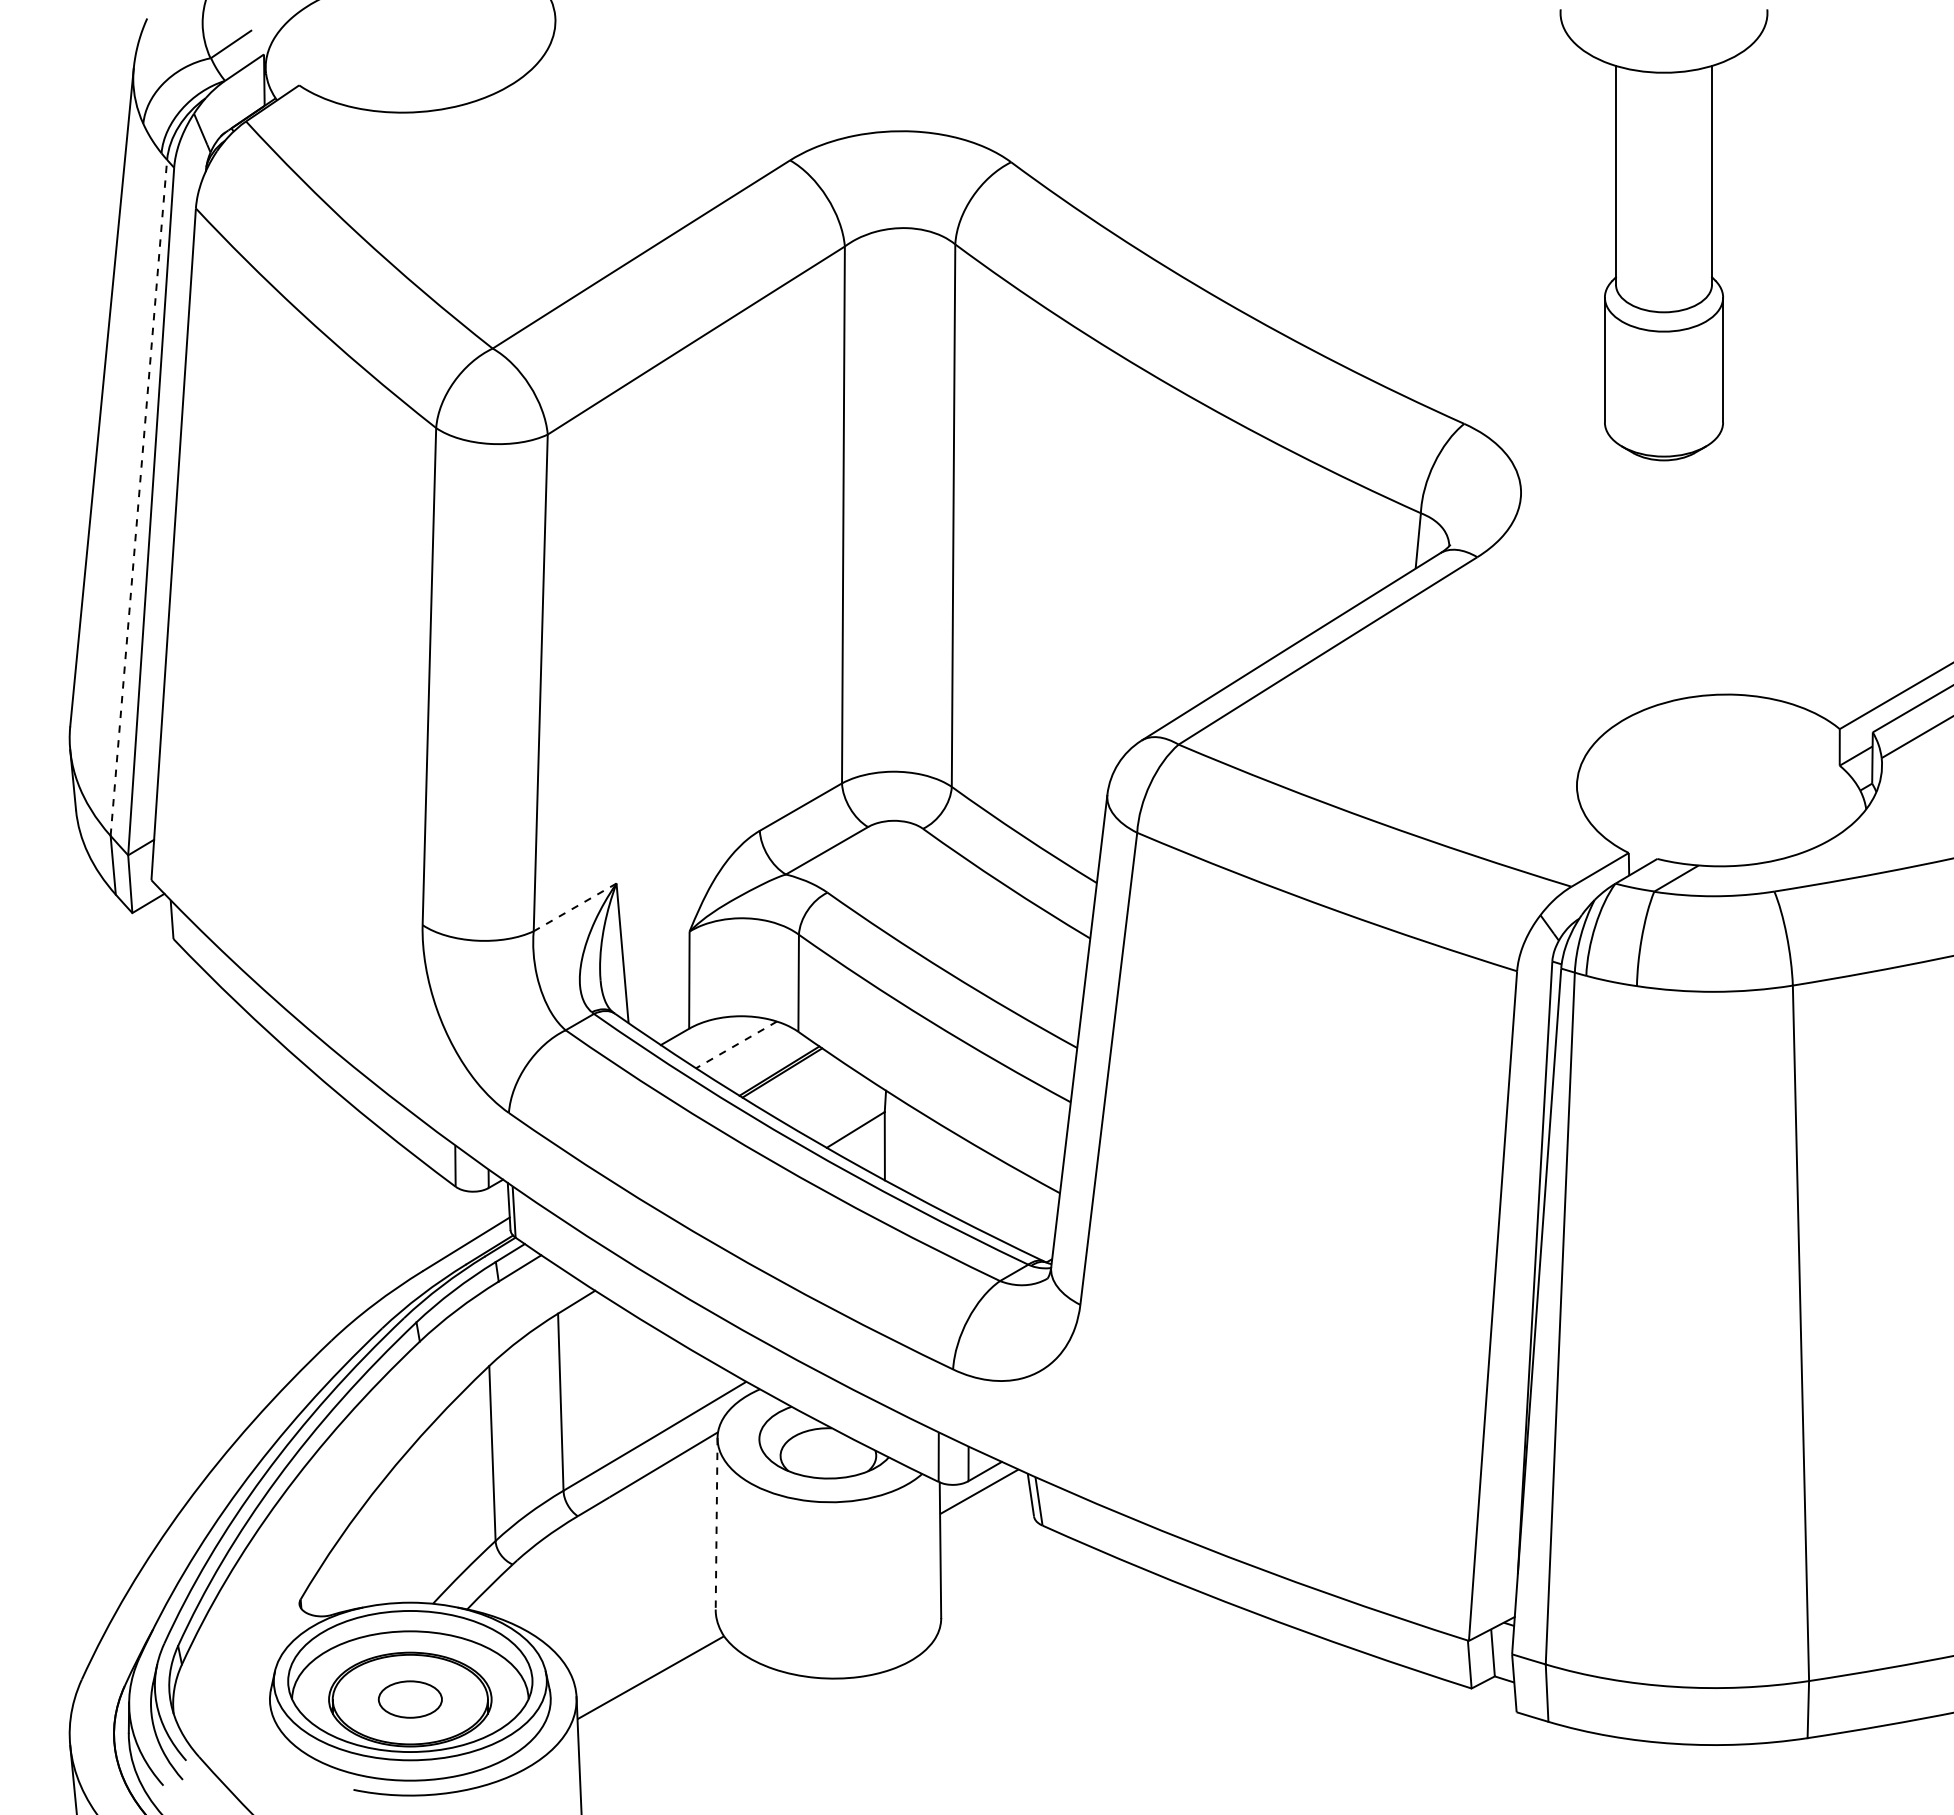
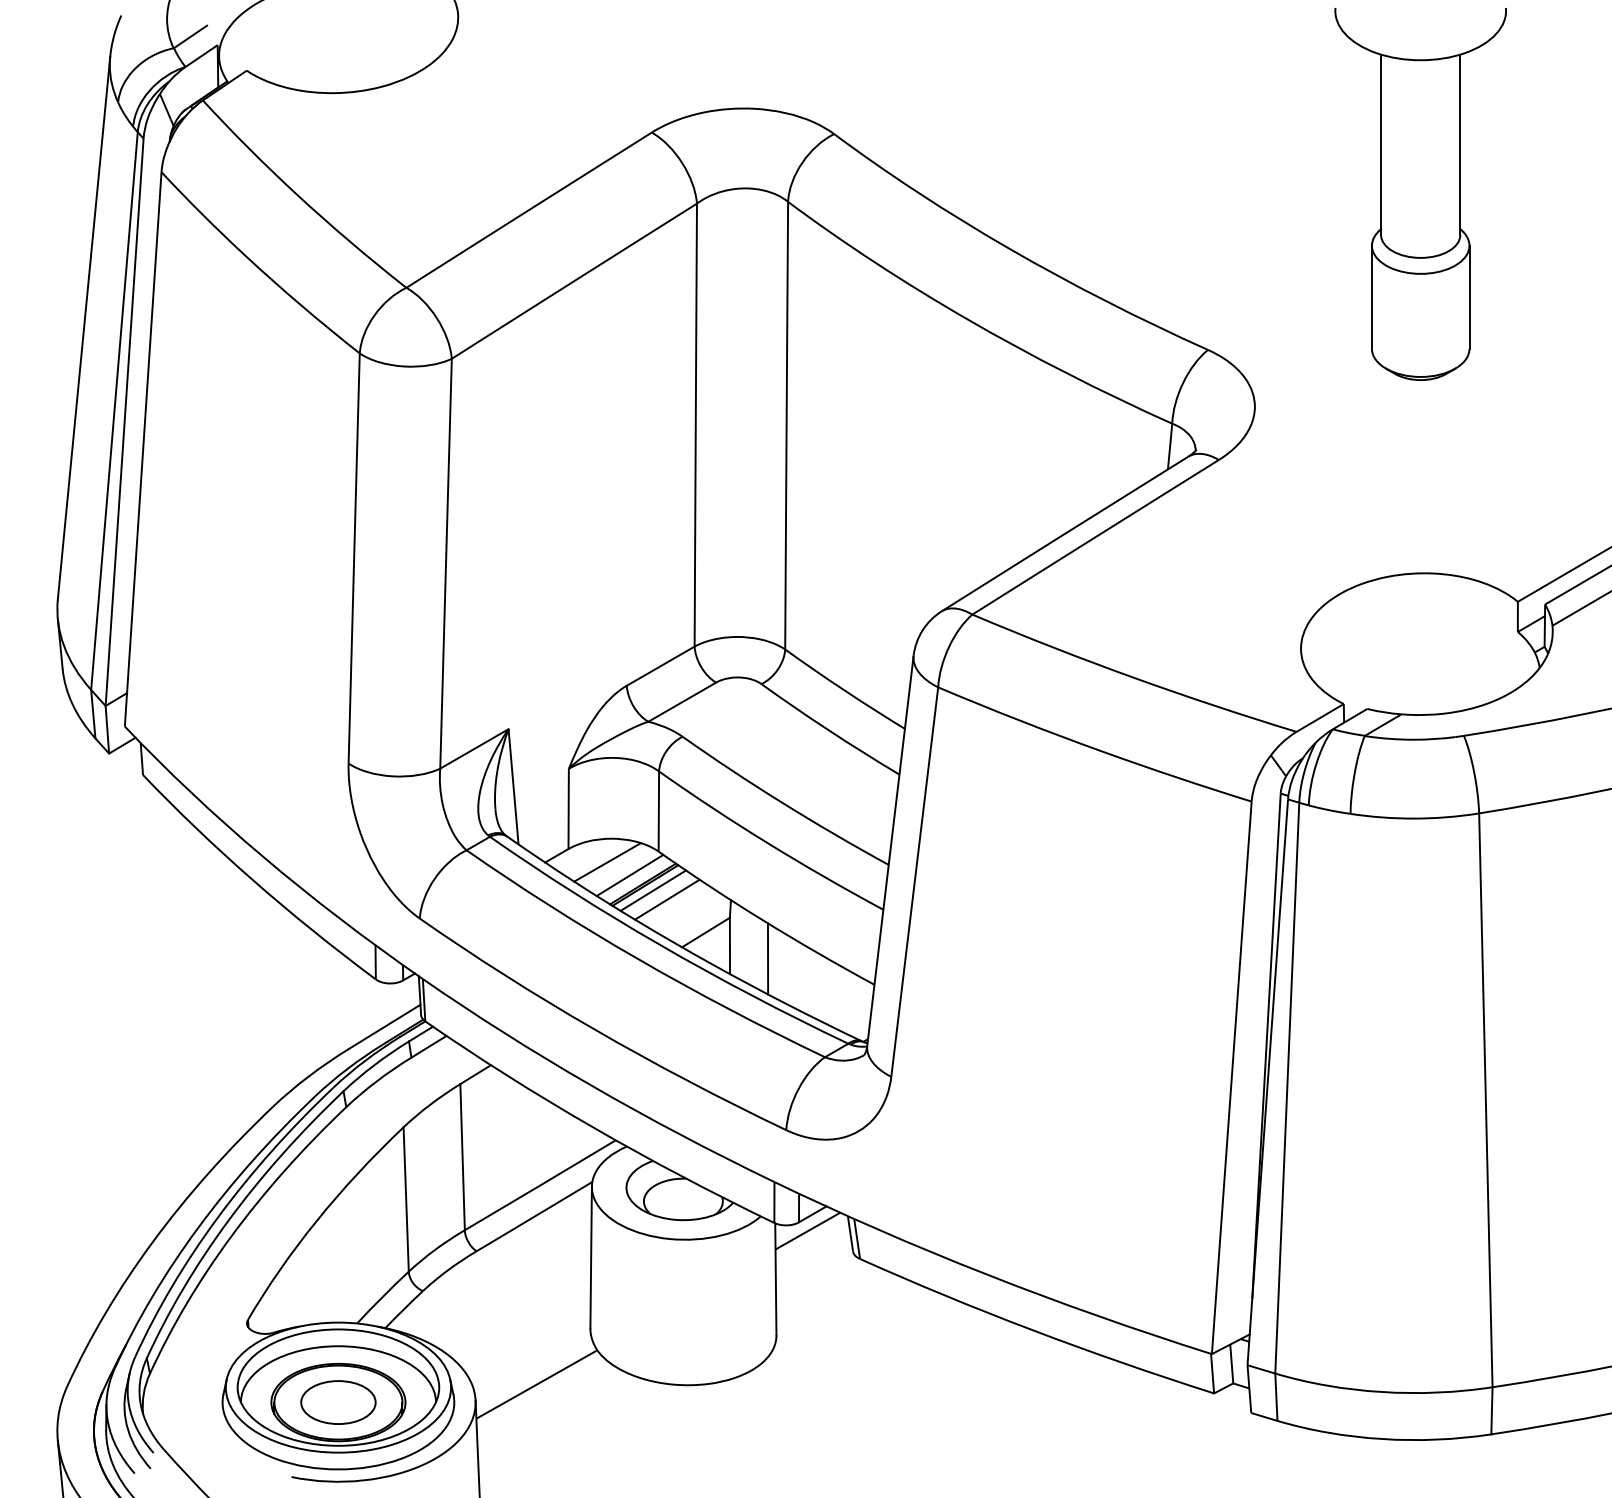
part: (1663, 235) -> (1420, 194), moved
line: (138, 497) -> (114, 410), dashed -> solid
line: (575, 907) -> (474, 749), dashed -> solid
line: (736, 1044) -> (607, 862), dashed -> solid
line: (763, 1060) -> (629, 875), added
line: (791, 1078) -> (652, 890), added
line: (808, 1089) -> (666, 899), added
line: (930, 1161) -> (767, 958), added
line: (716, 1523) -> (591, 1257), dashed -> solid
part: (410, 1699) -> (338, 1402), size x1.43

